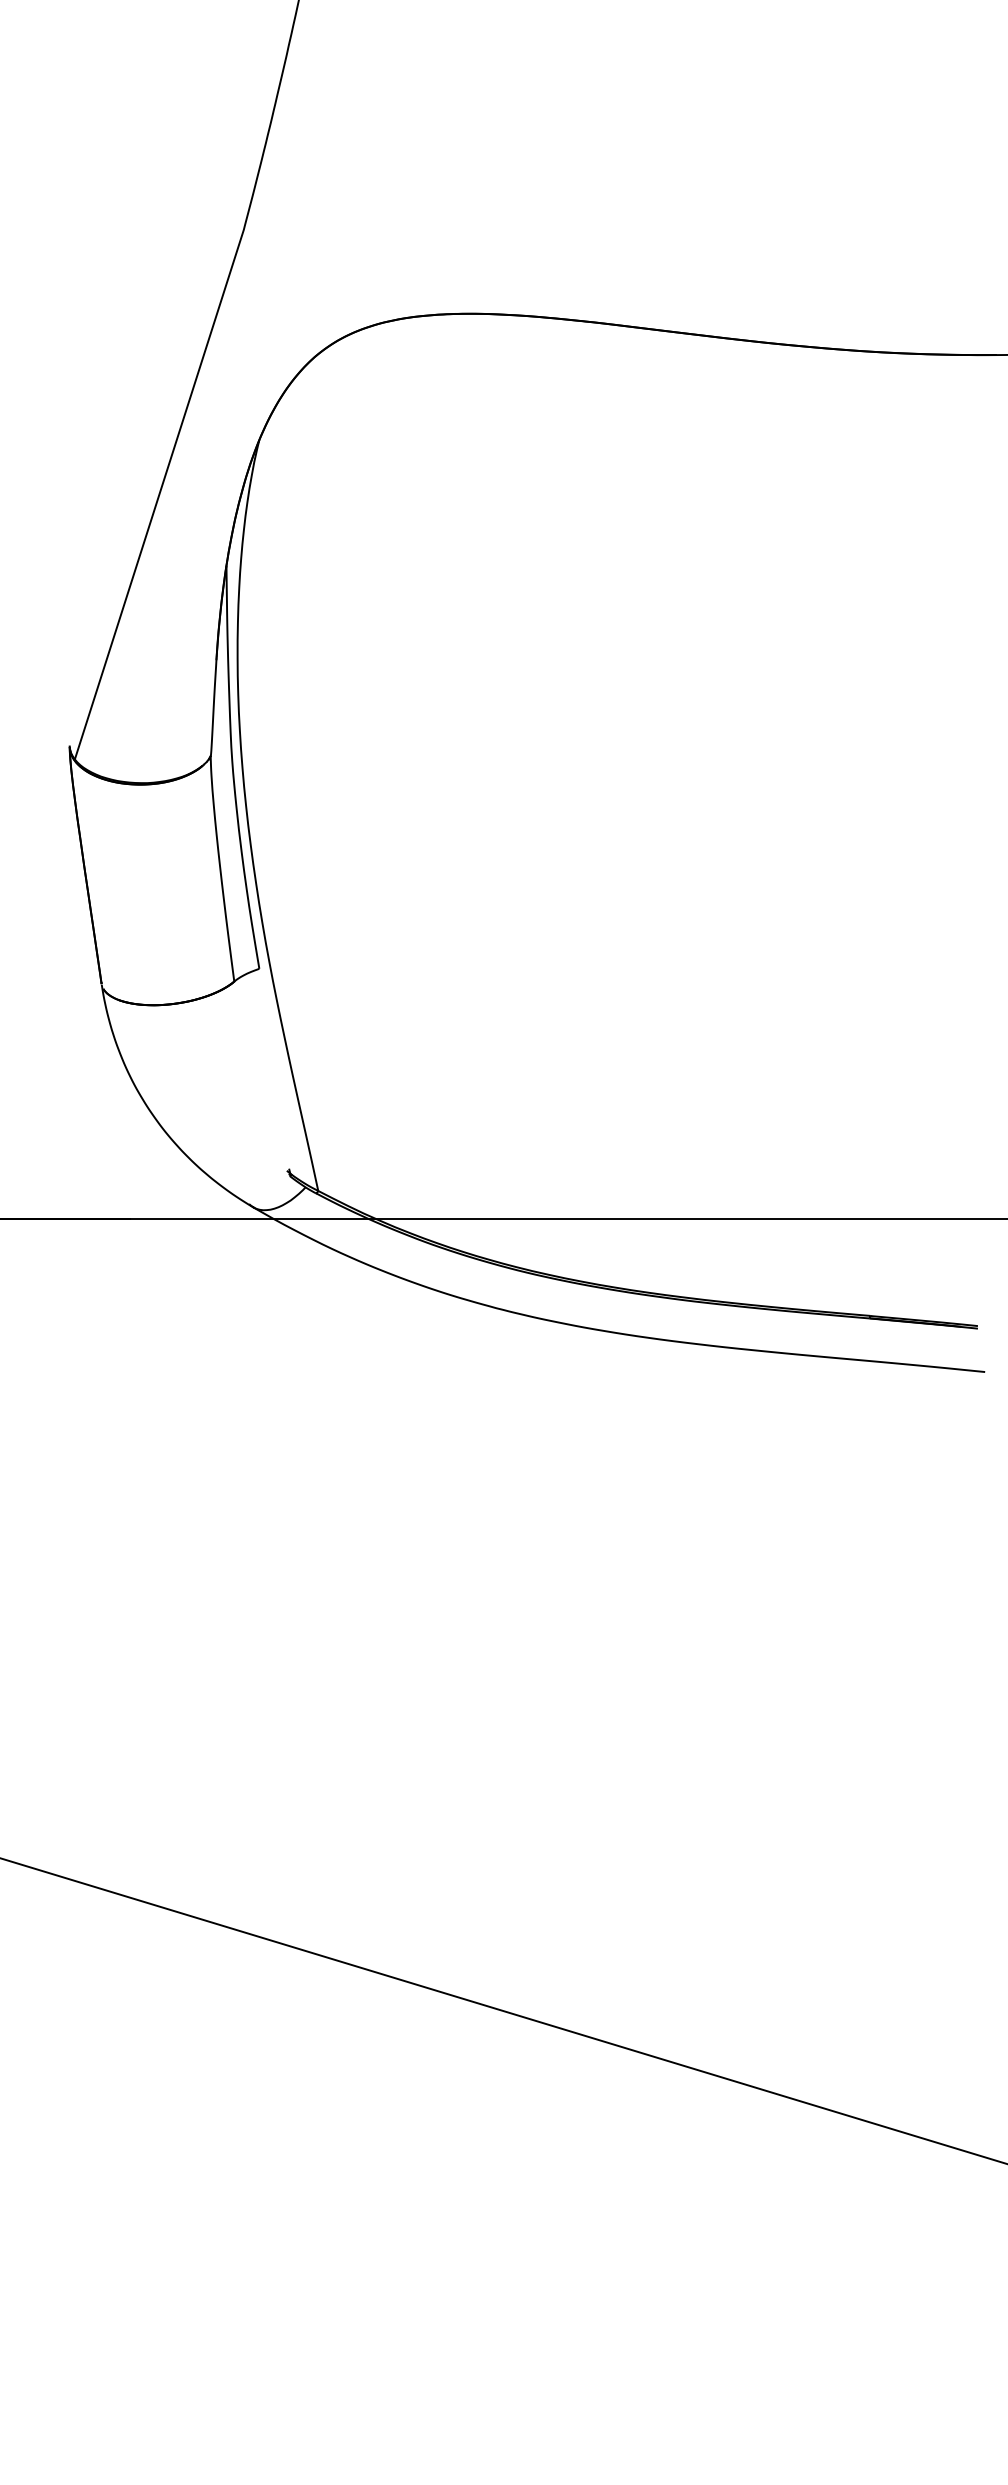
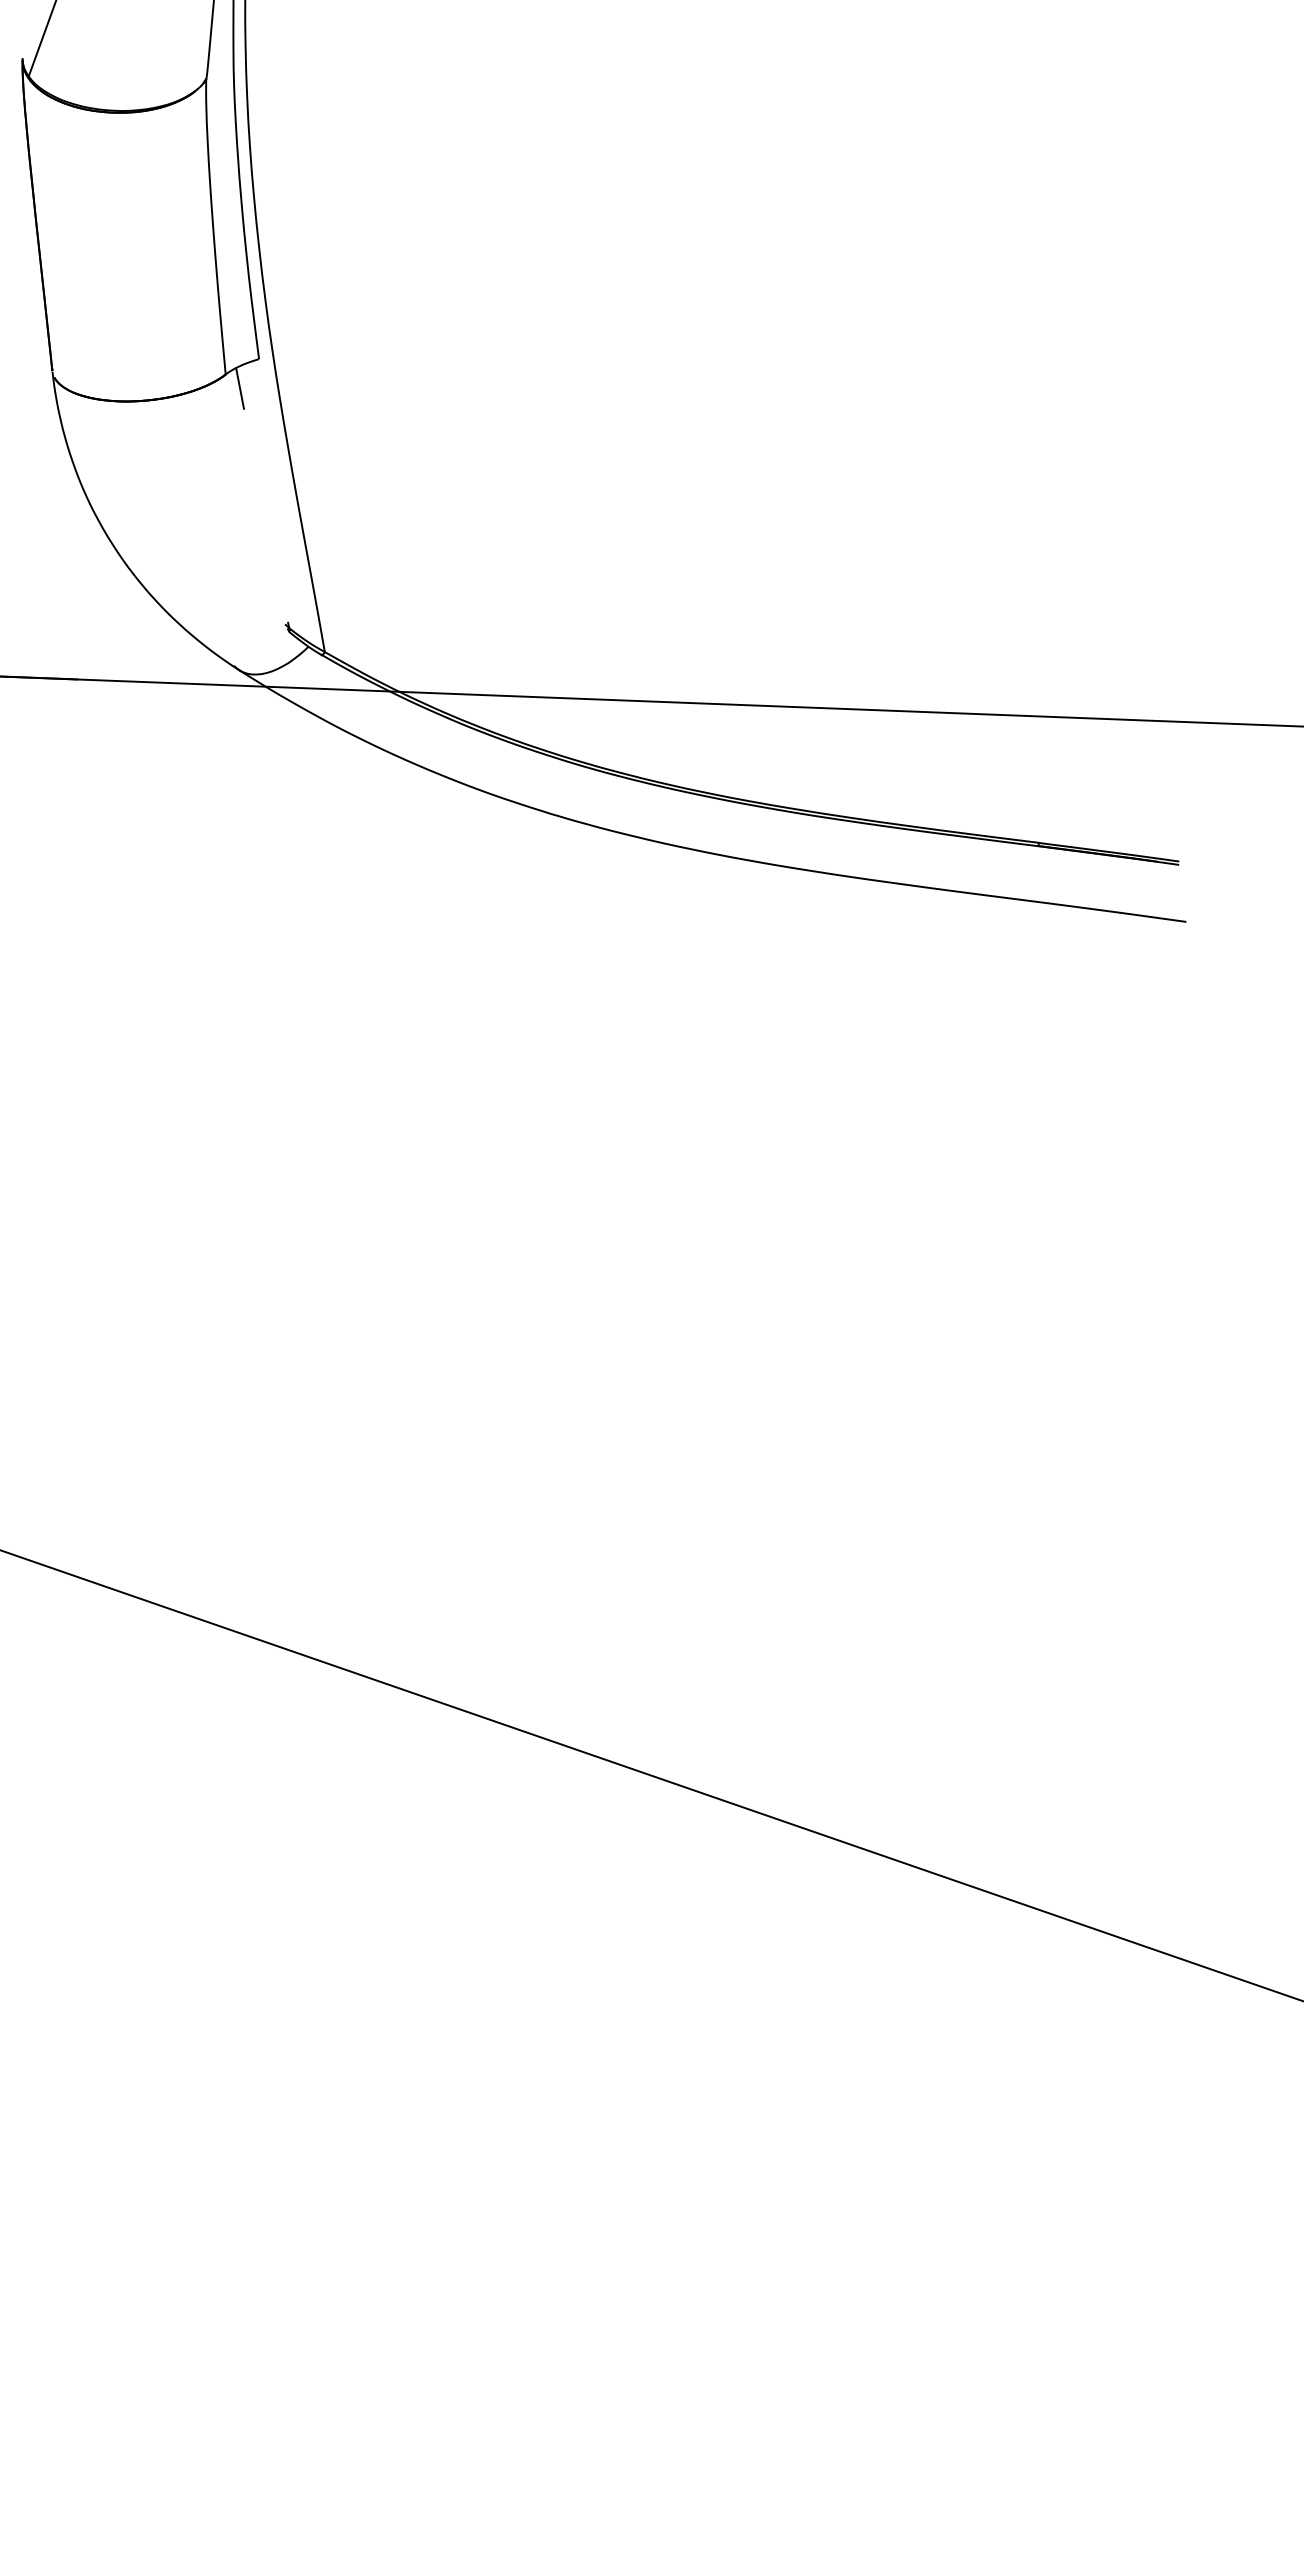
line: (245, 991) -> (239, 388), added

